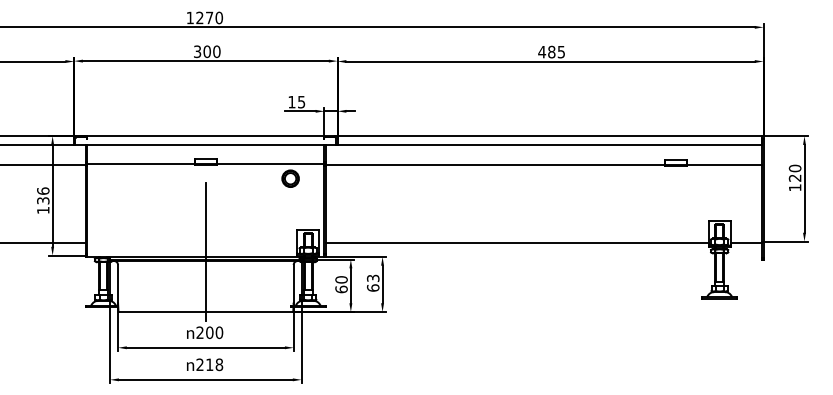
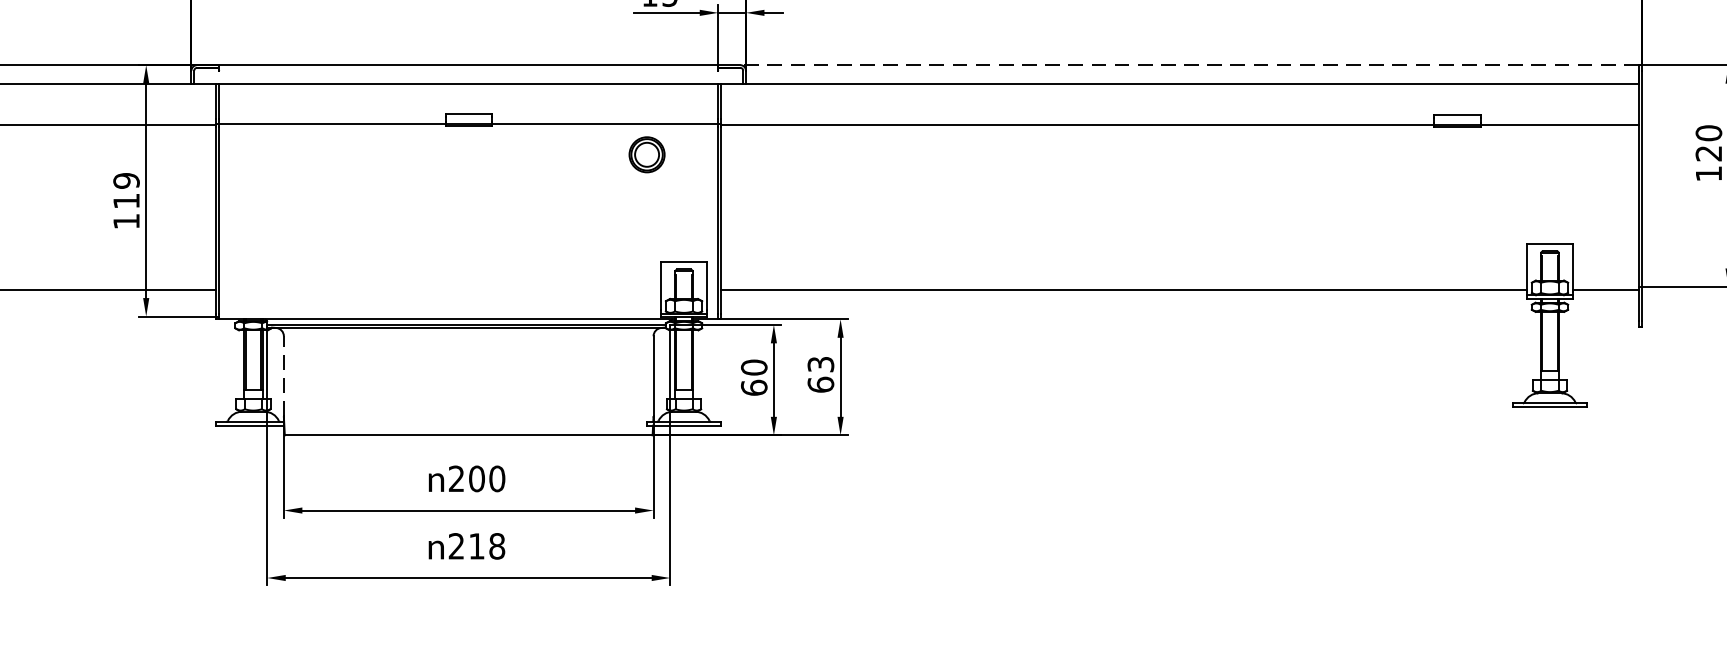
line: (547, 136) -> (1187, 65), solid -> dashed
text: (43, 195) -> (126, 190), 136 -> 119
line: (205, 251) -> (467, 307), removed
line: (118, 283) -> (284, 375), solid -> dashed

